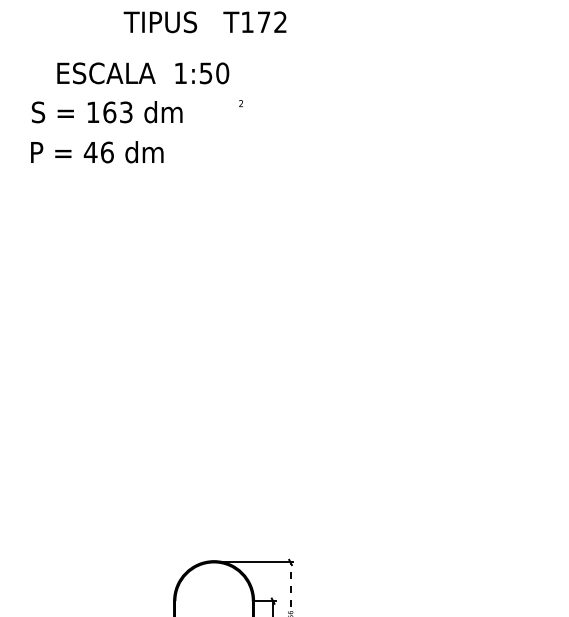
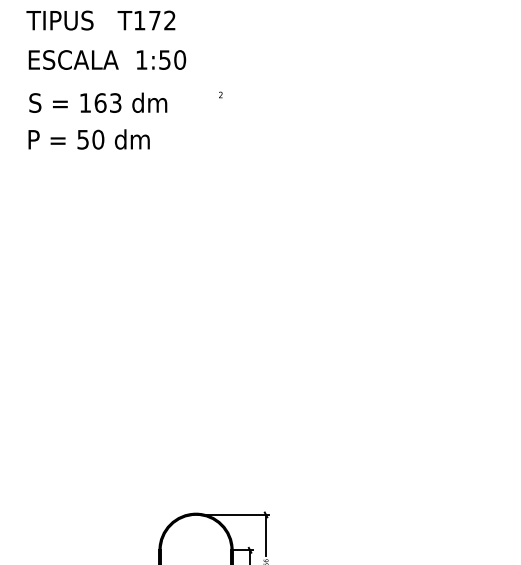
text: (204, 22) -> (100, 20), moved
text: (143, 73) -> (107, 60), moved
text: (98, 152) -> (90, 139), 46 -> 50
line: (290, 584) -> (265, 535), dashed -> solid

